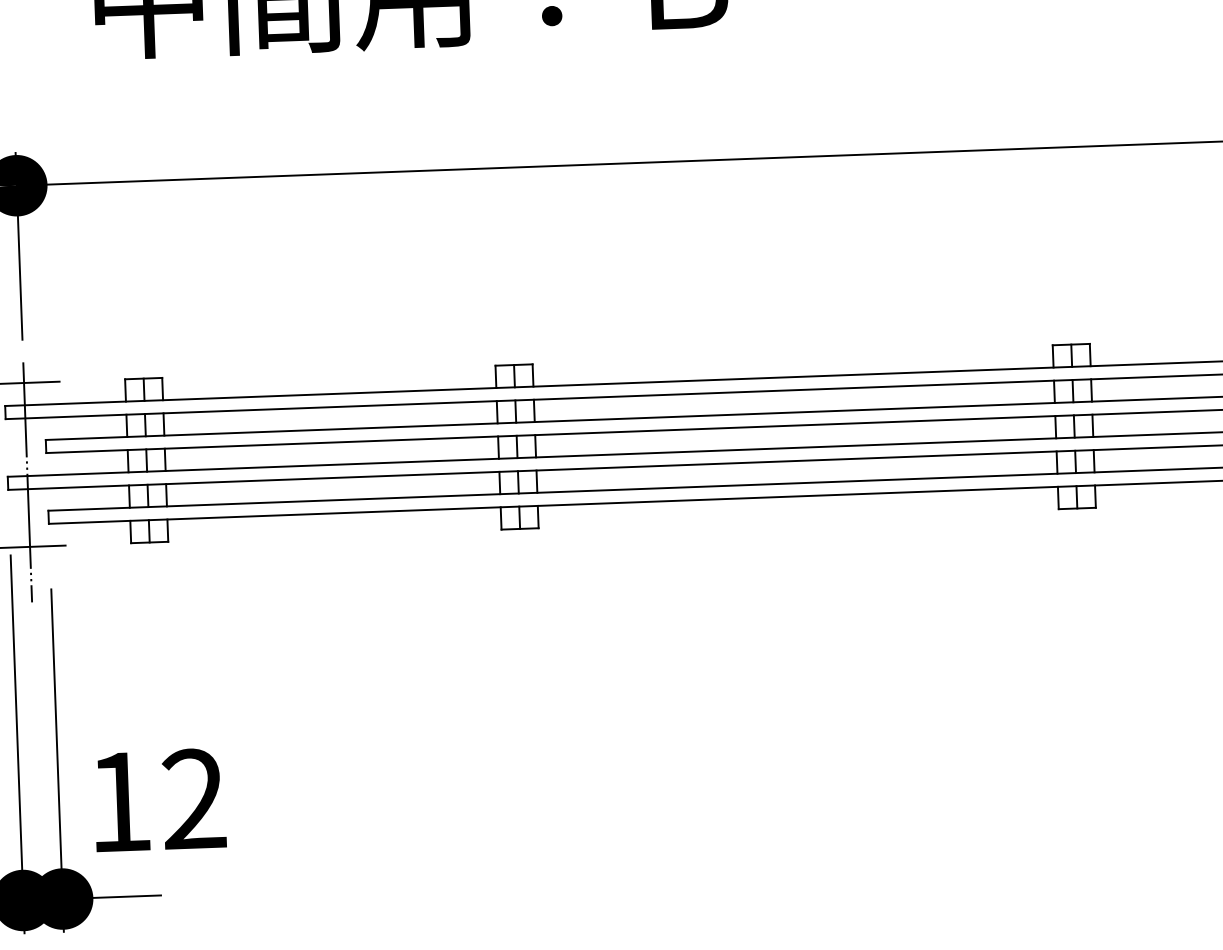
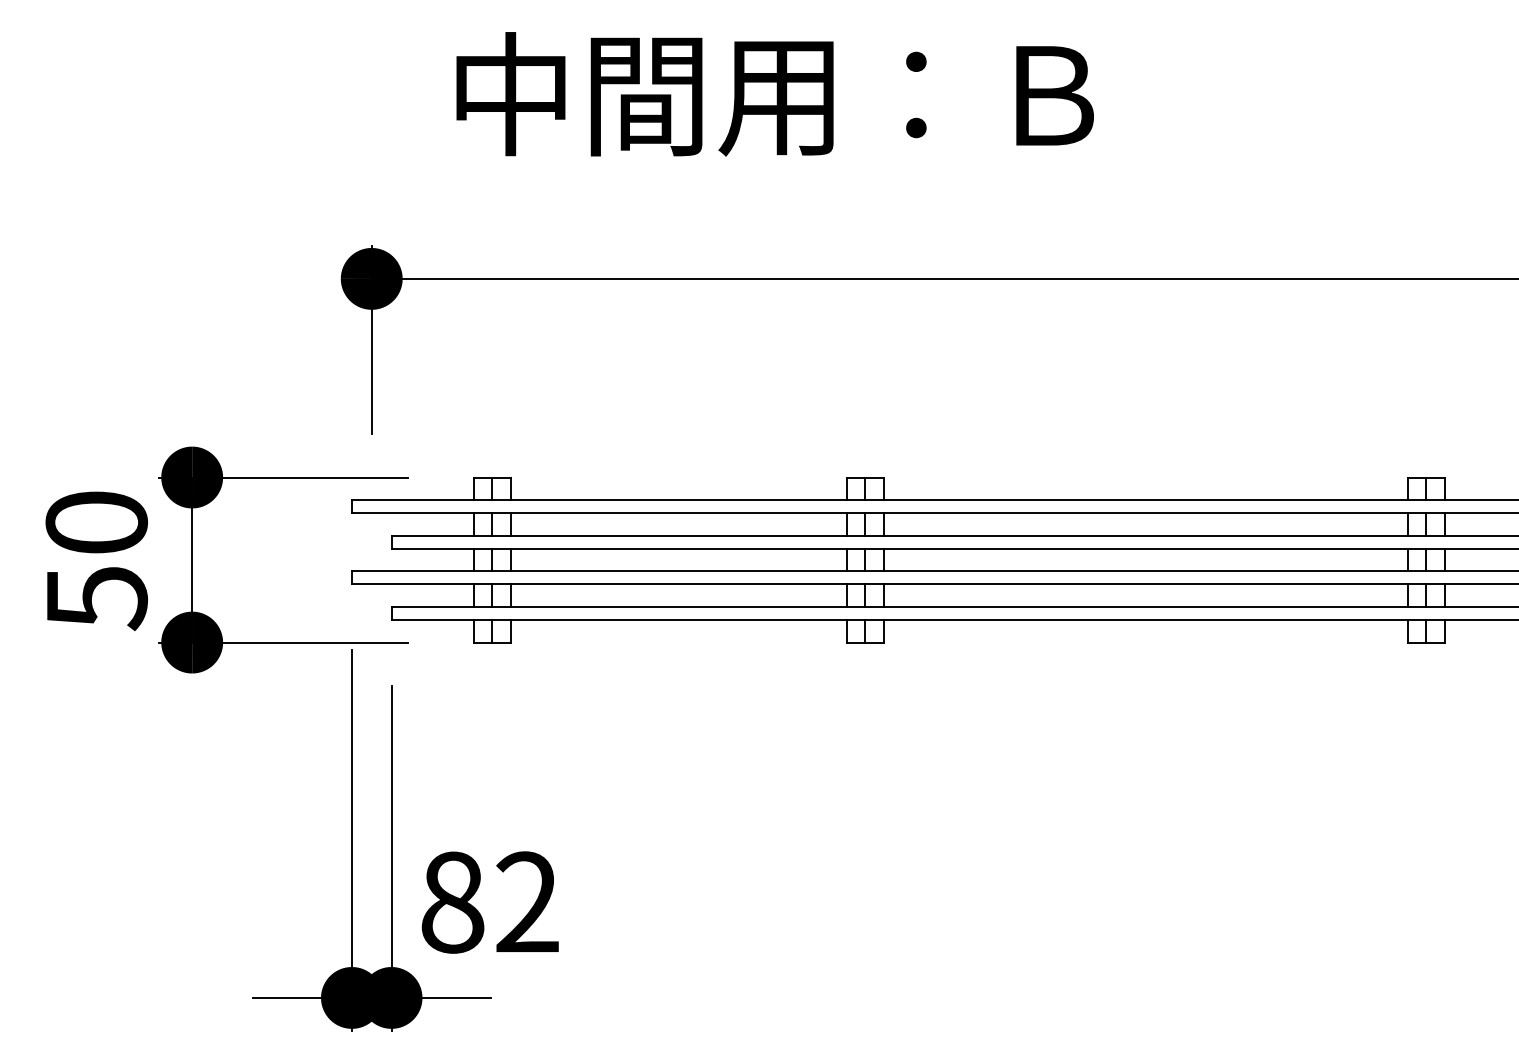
line: (27, 482) -> (371, 577), removed
text: (119, 802) -> (452, 902), 12 -> 82

